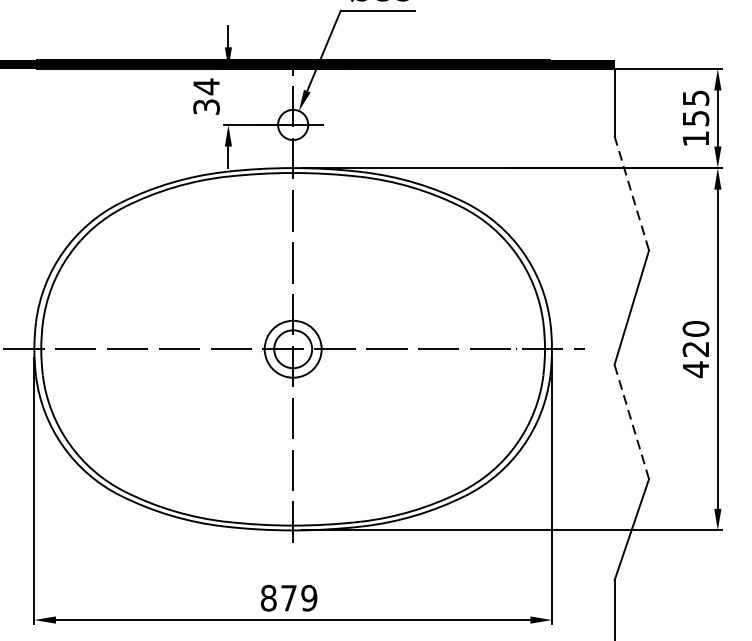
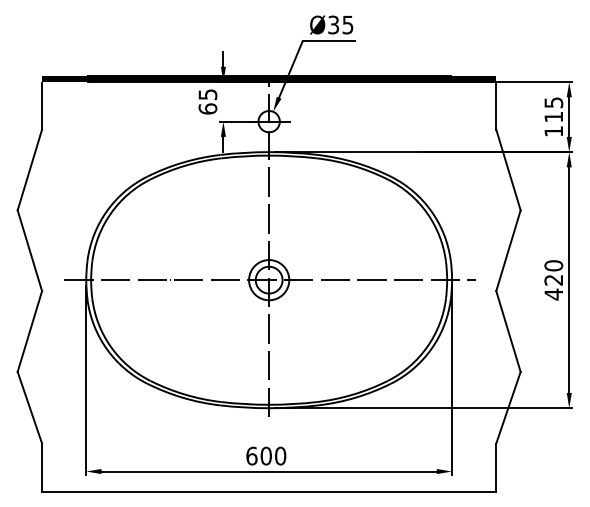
text: (205, 96) -> (207, 101), 34 -> 65
text: (695, 117) -> (553, 116), 155 -> 115
line: (631, 194) -> (508, 170), dashed -> solid
line: (631, 421) -> (508, 331), dashed -> solid
text: (289, 597) -> (266, 455), 879 -> 600

